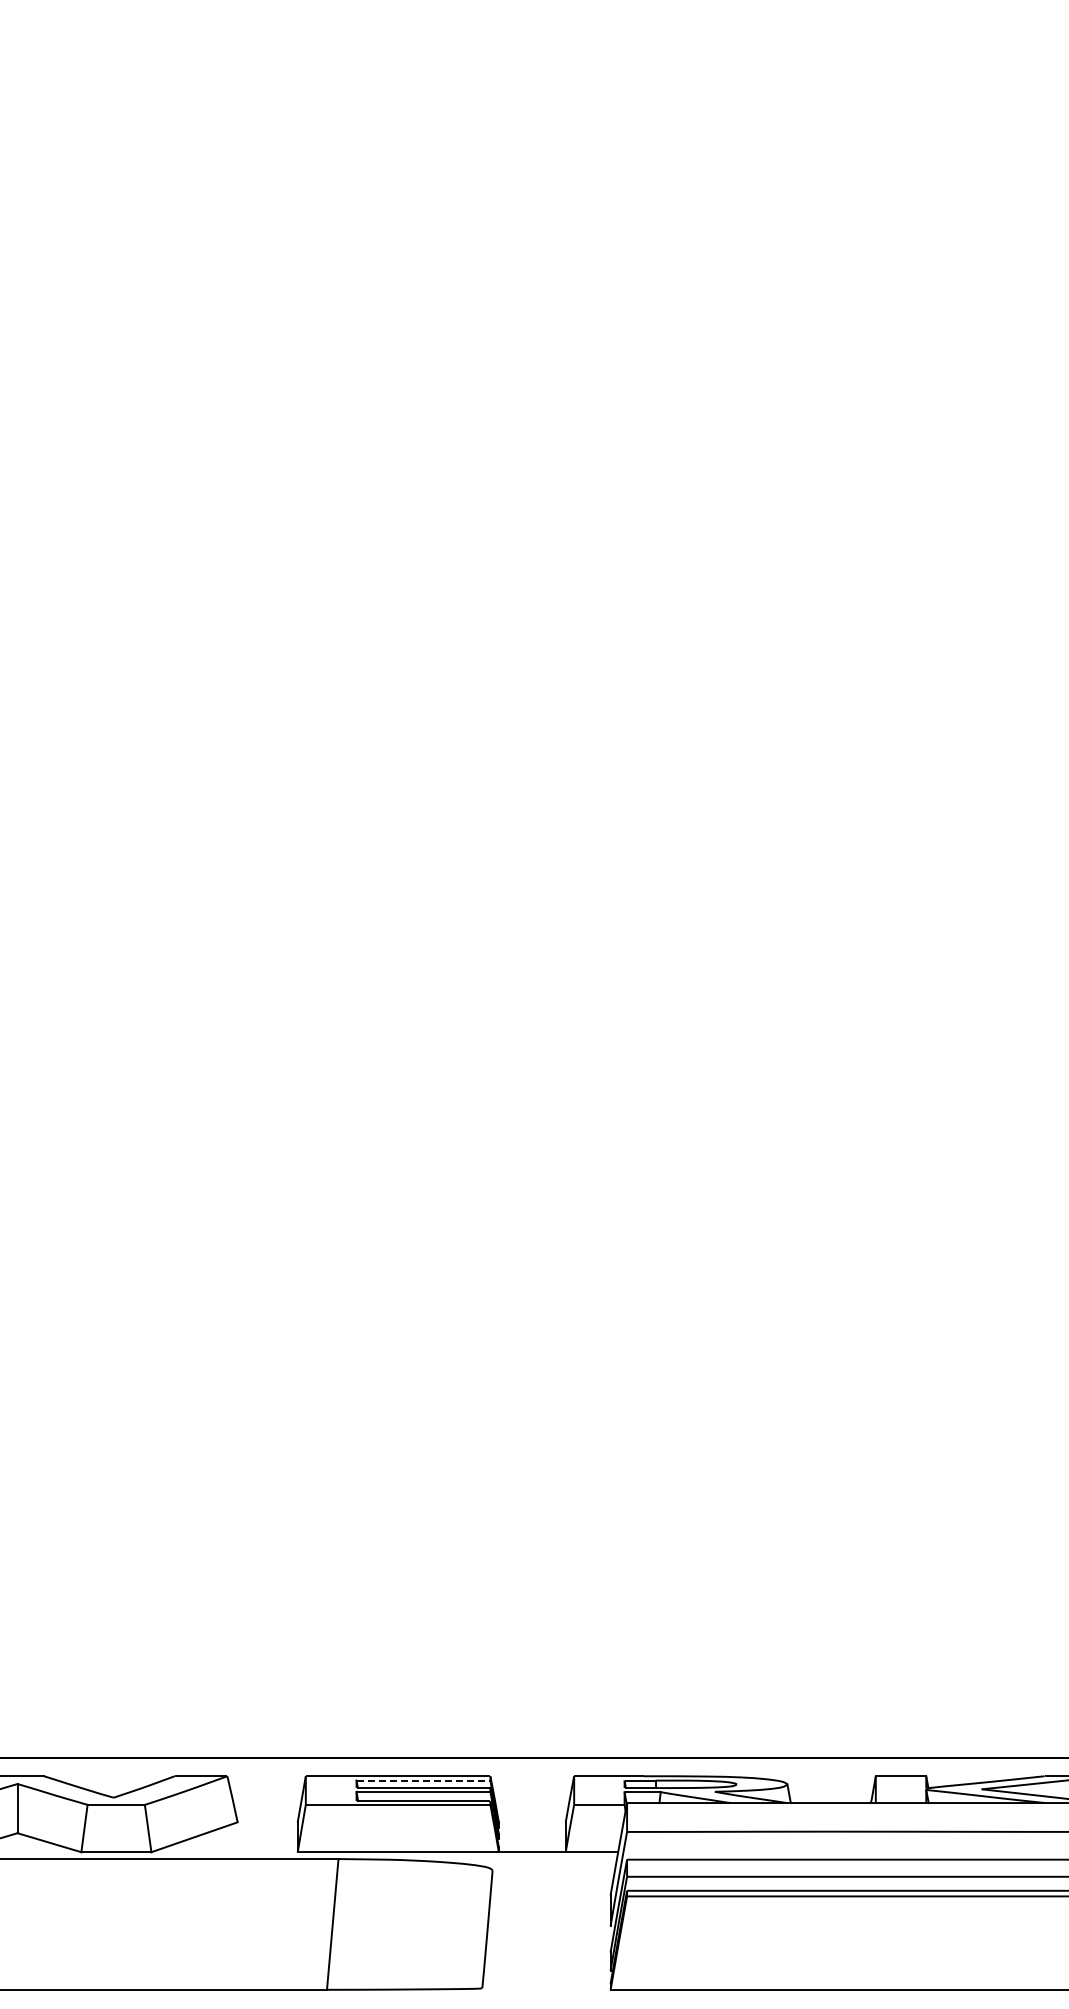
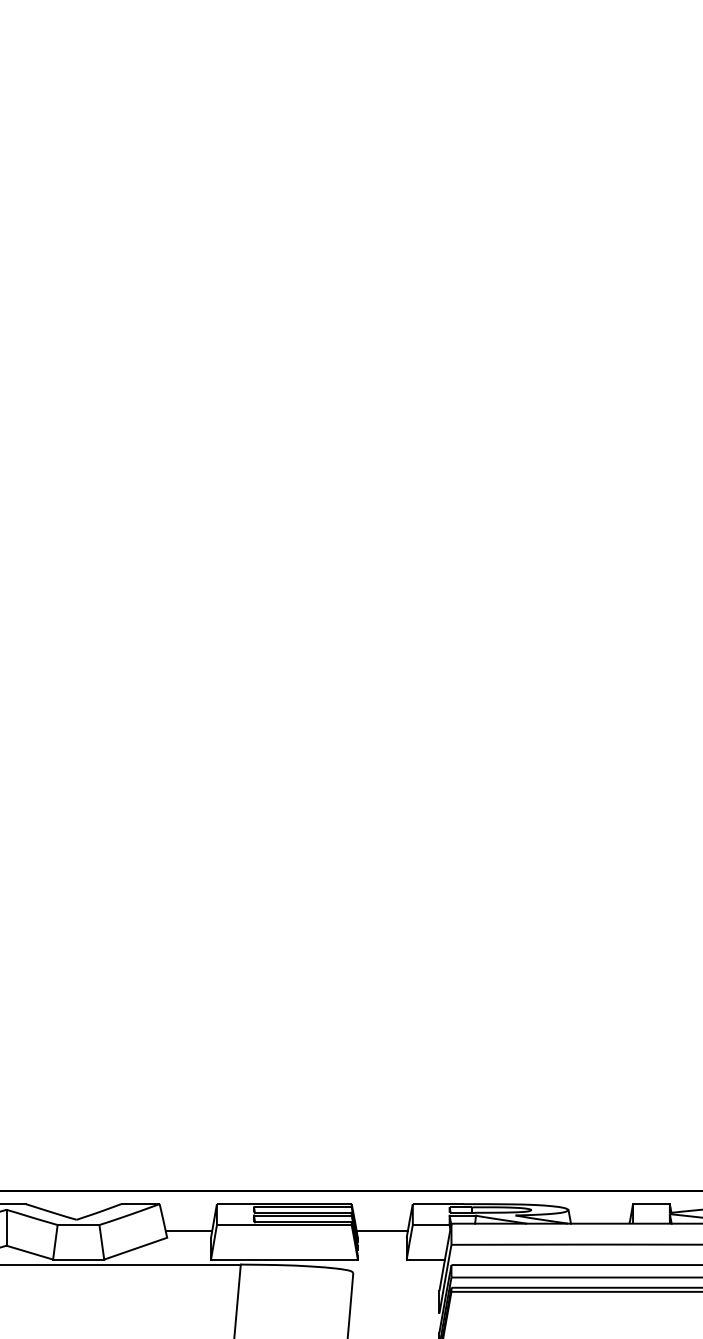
line: (423, 1780) -> (302, 1207), dashed -> solid
line: (267, 1812) -> (188, 1230), added
line: (531, 1851) -> (381, 1230), moved

